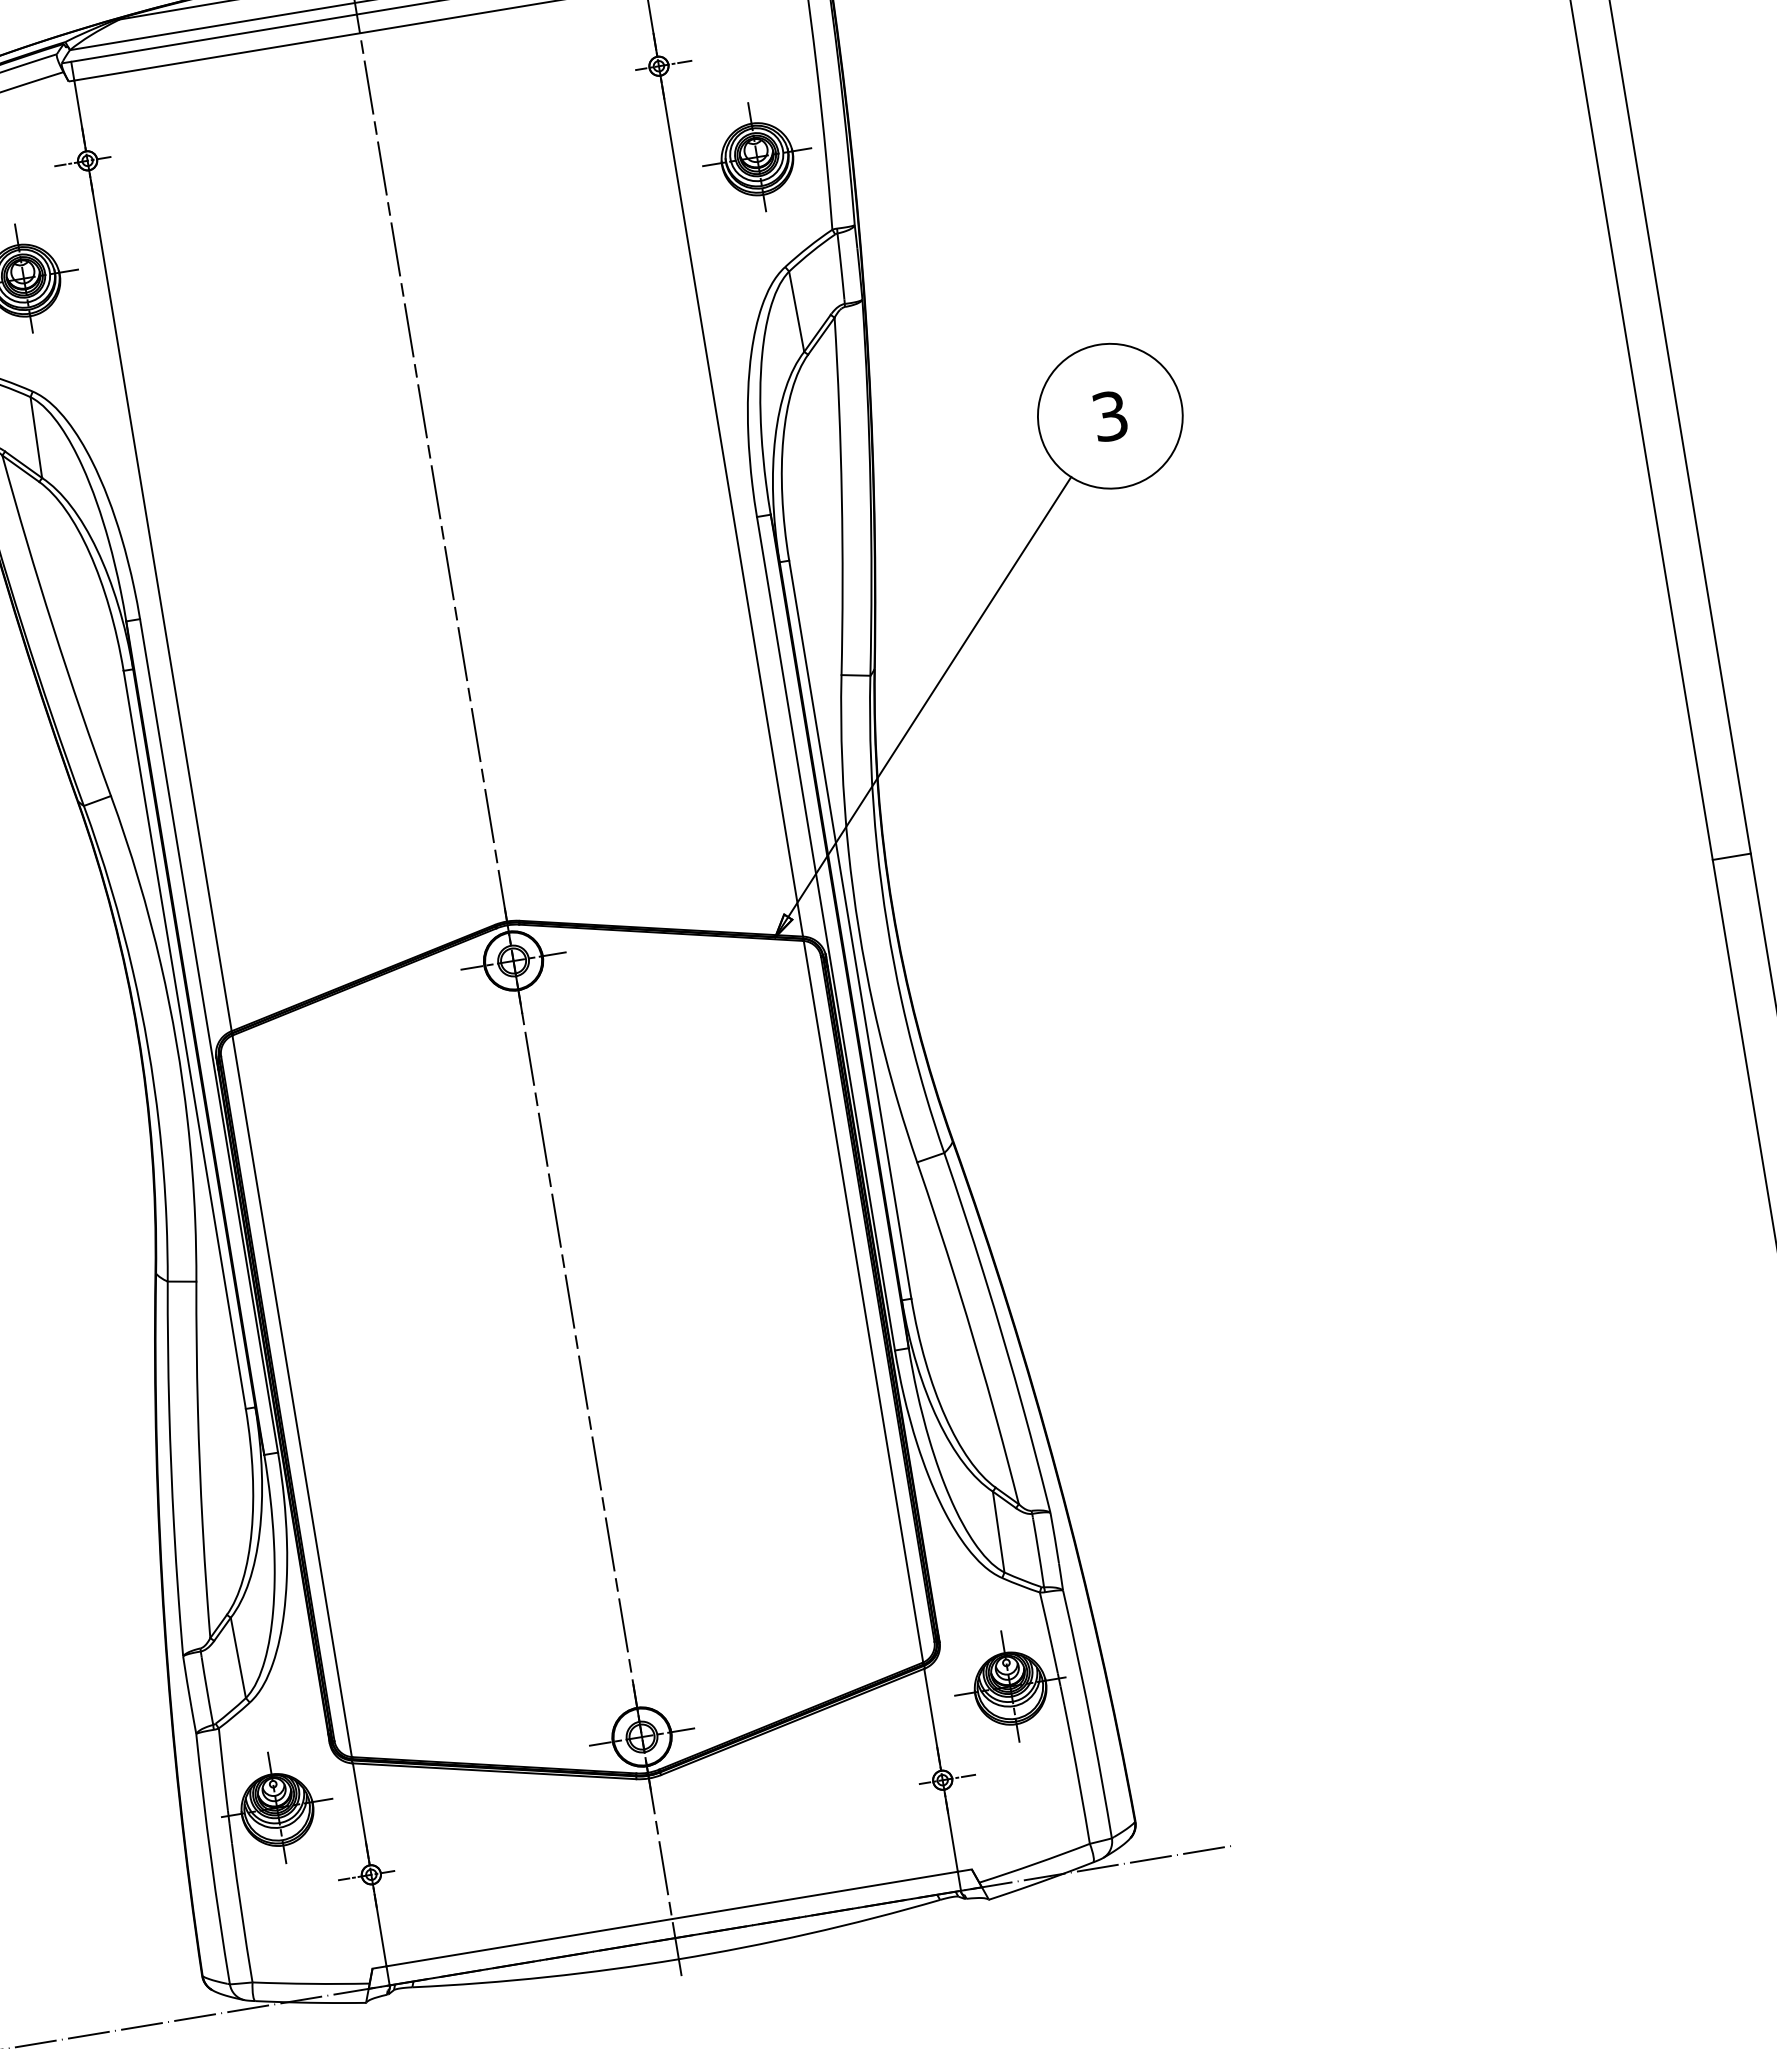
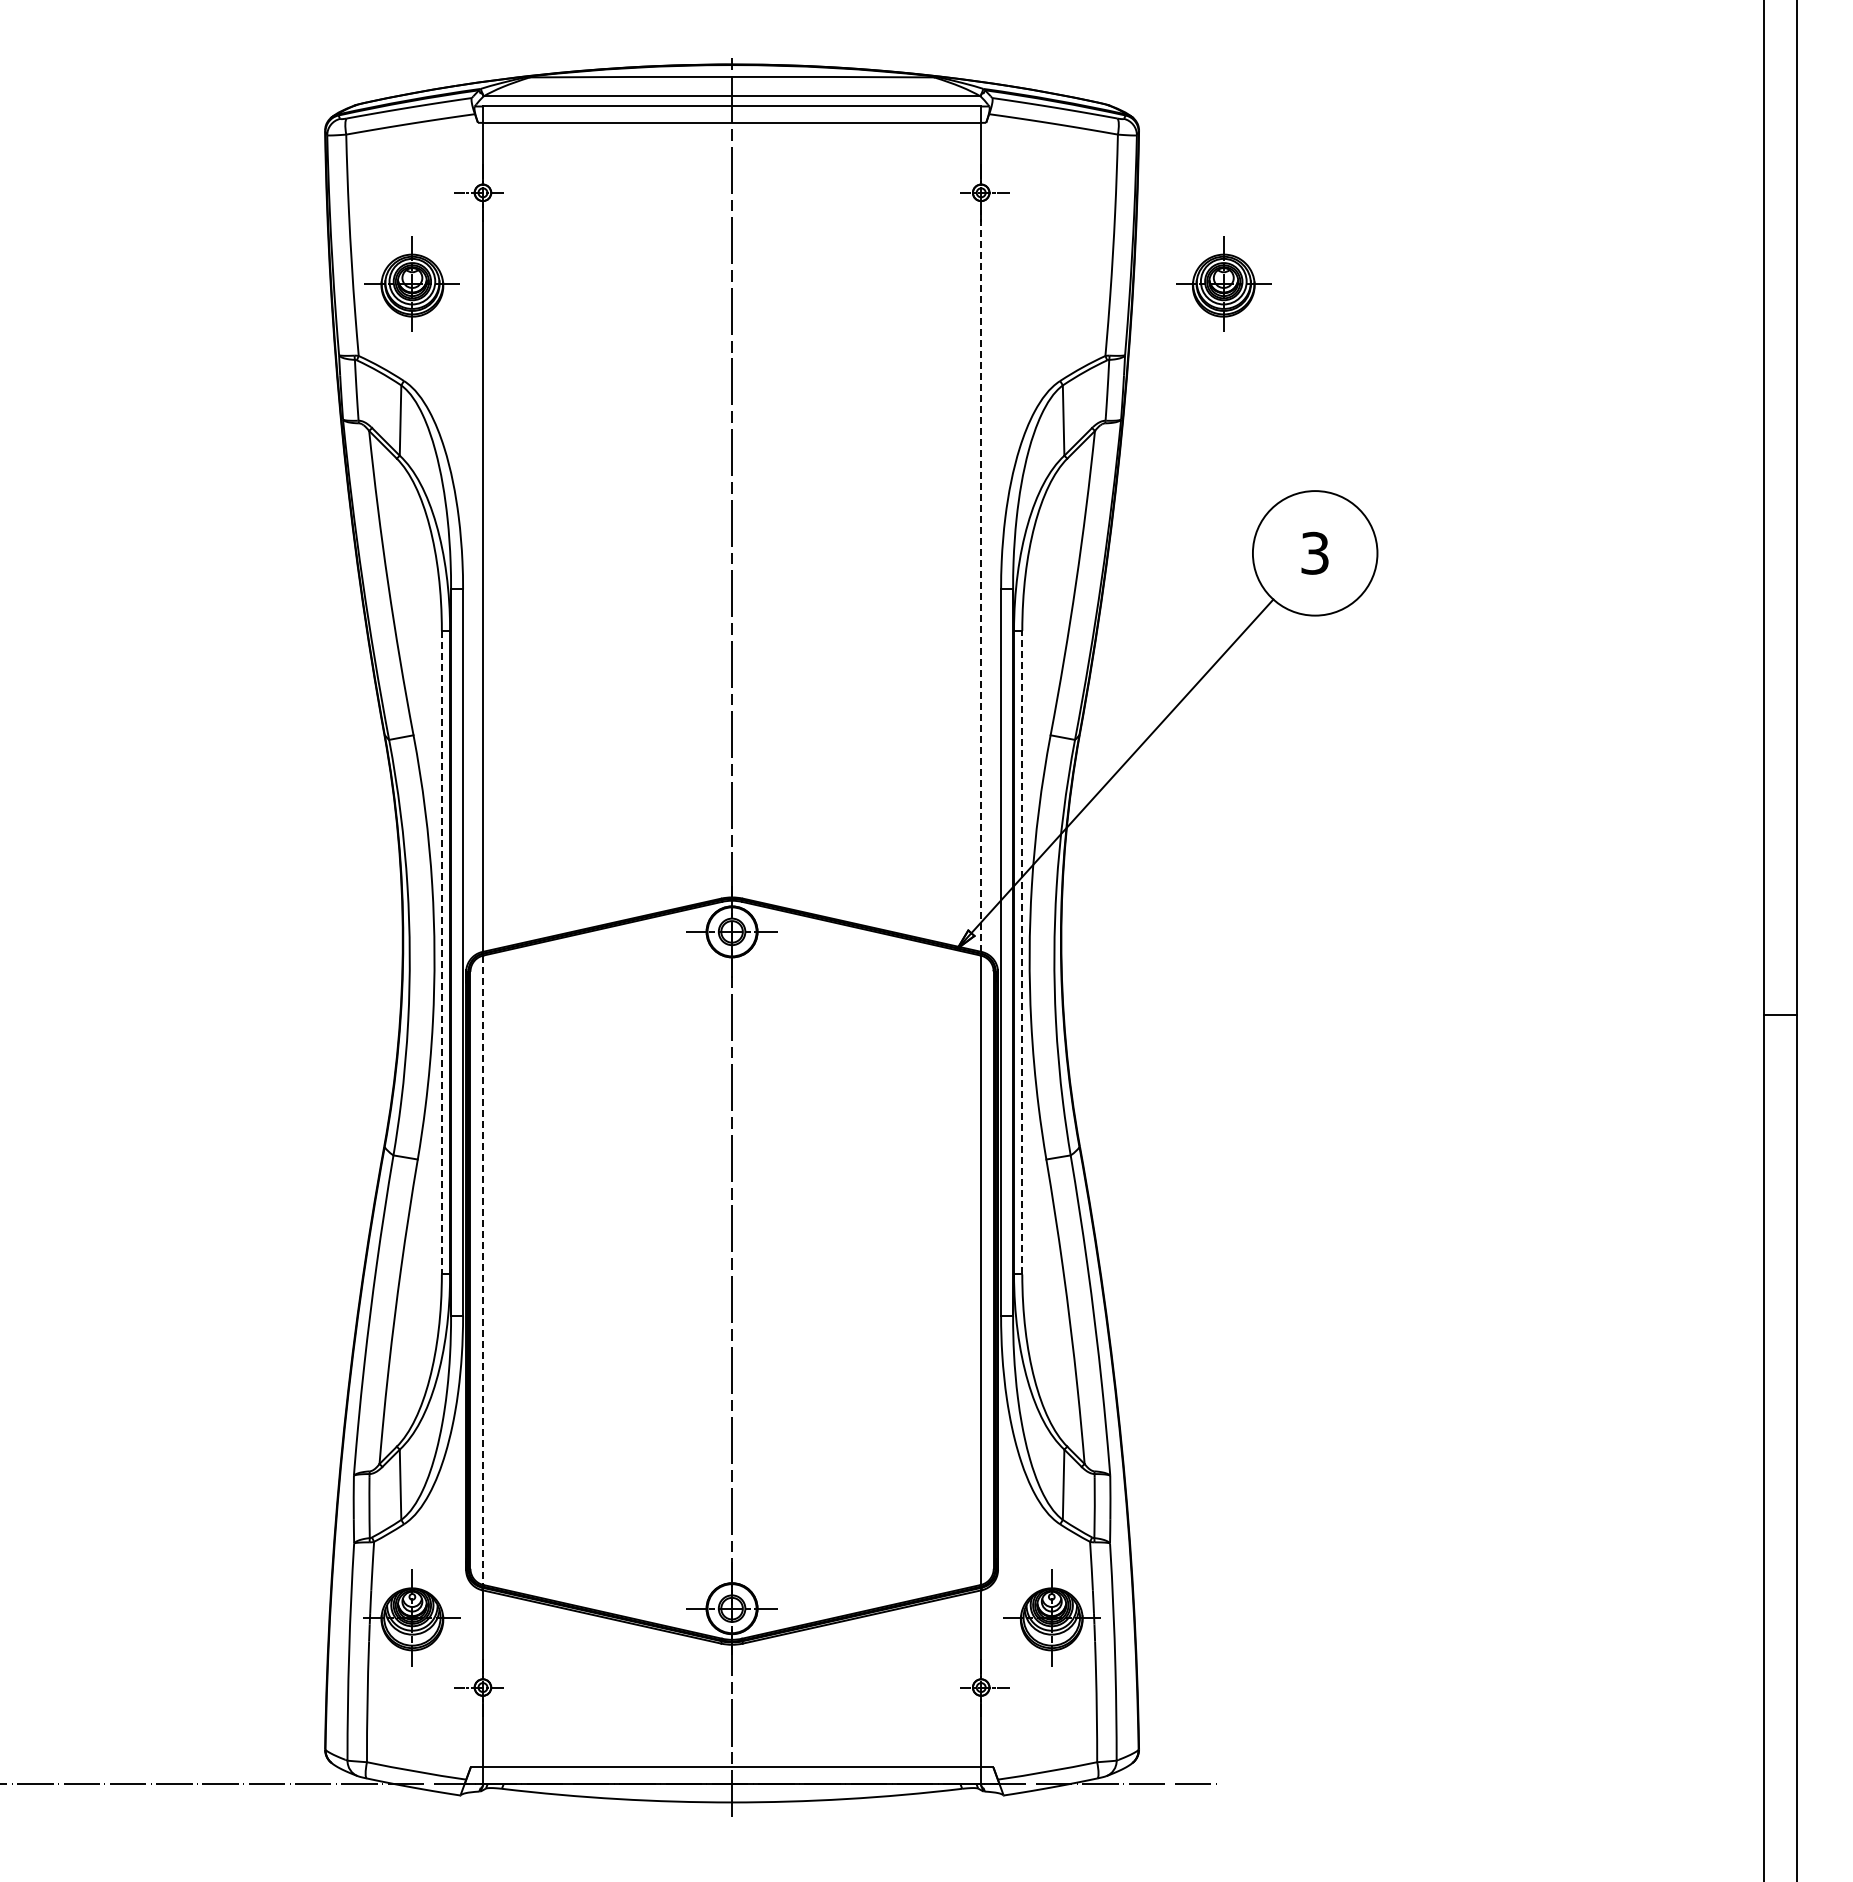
part: (756, 156) -> (1223, 283), moved
line: (732, 506) -> (981, 576), solid -> dashed
line: (850, 929) -> (1022, 952), solid -> dashed
line: (184, 1039) -> (441, 952), solid -> dashed
line: (291, 1396) -> (482, 1270), solid -> dashed

